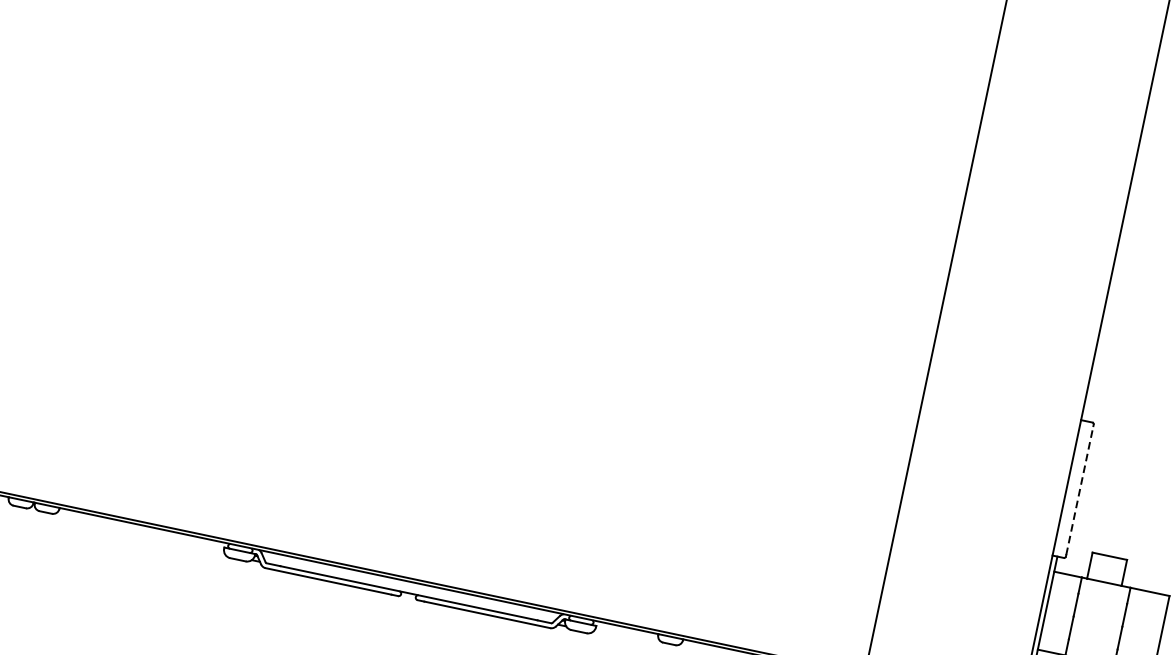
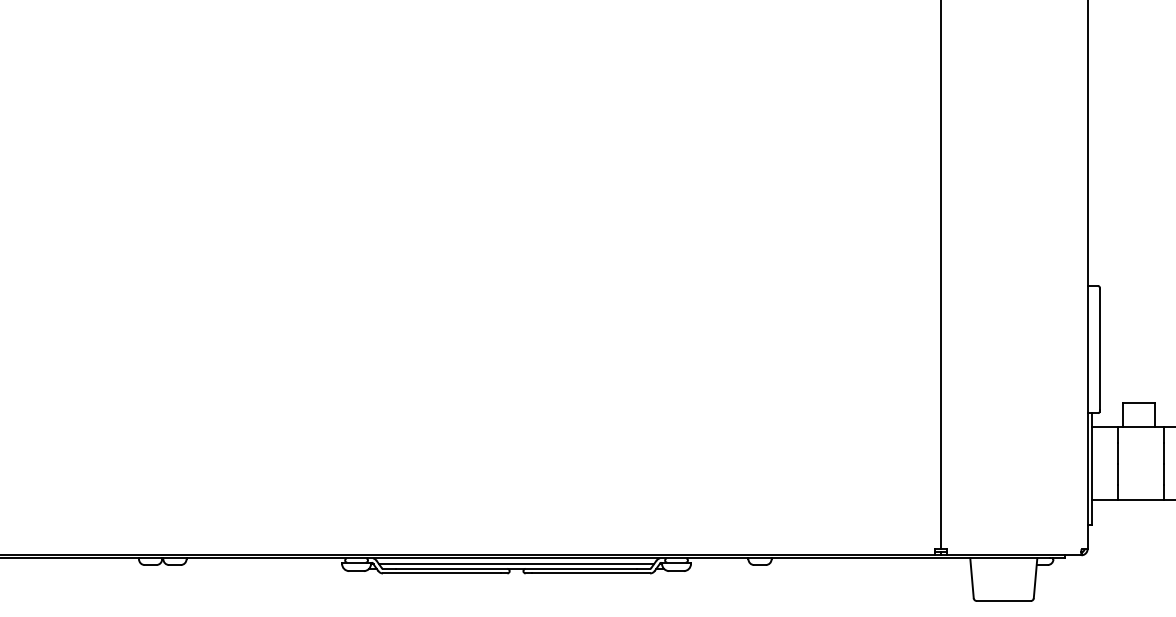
line: (1079, 490) -> (1099, 349), dashed -> solid
line: (409, 588) -> (516, 564), added

